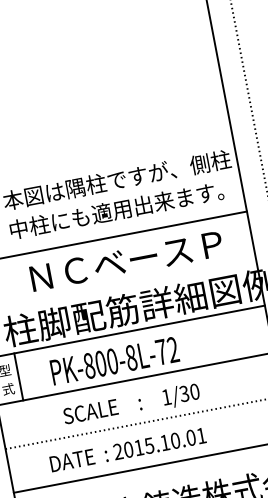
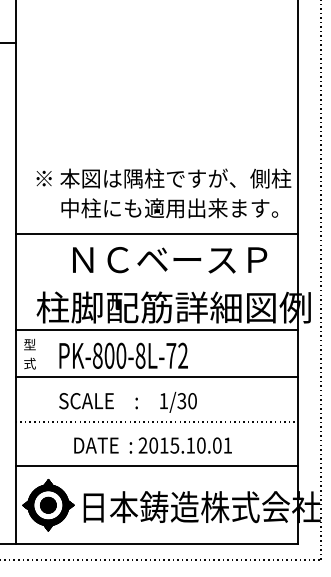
text: (114, 360) -> (123, 355), moved
line: (18, 376) -> (42, 353), removed
text: (131, 404) -> (127, 401), moved
text: (127, 449) -> (152, 445), moved

